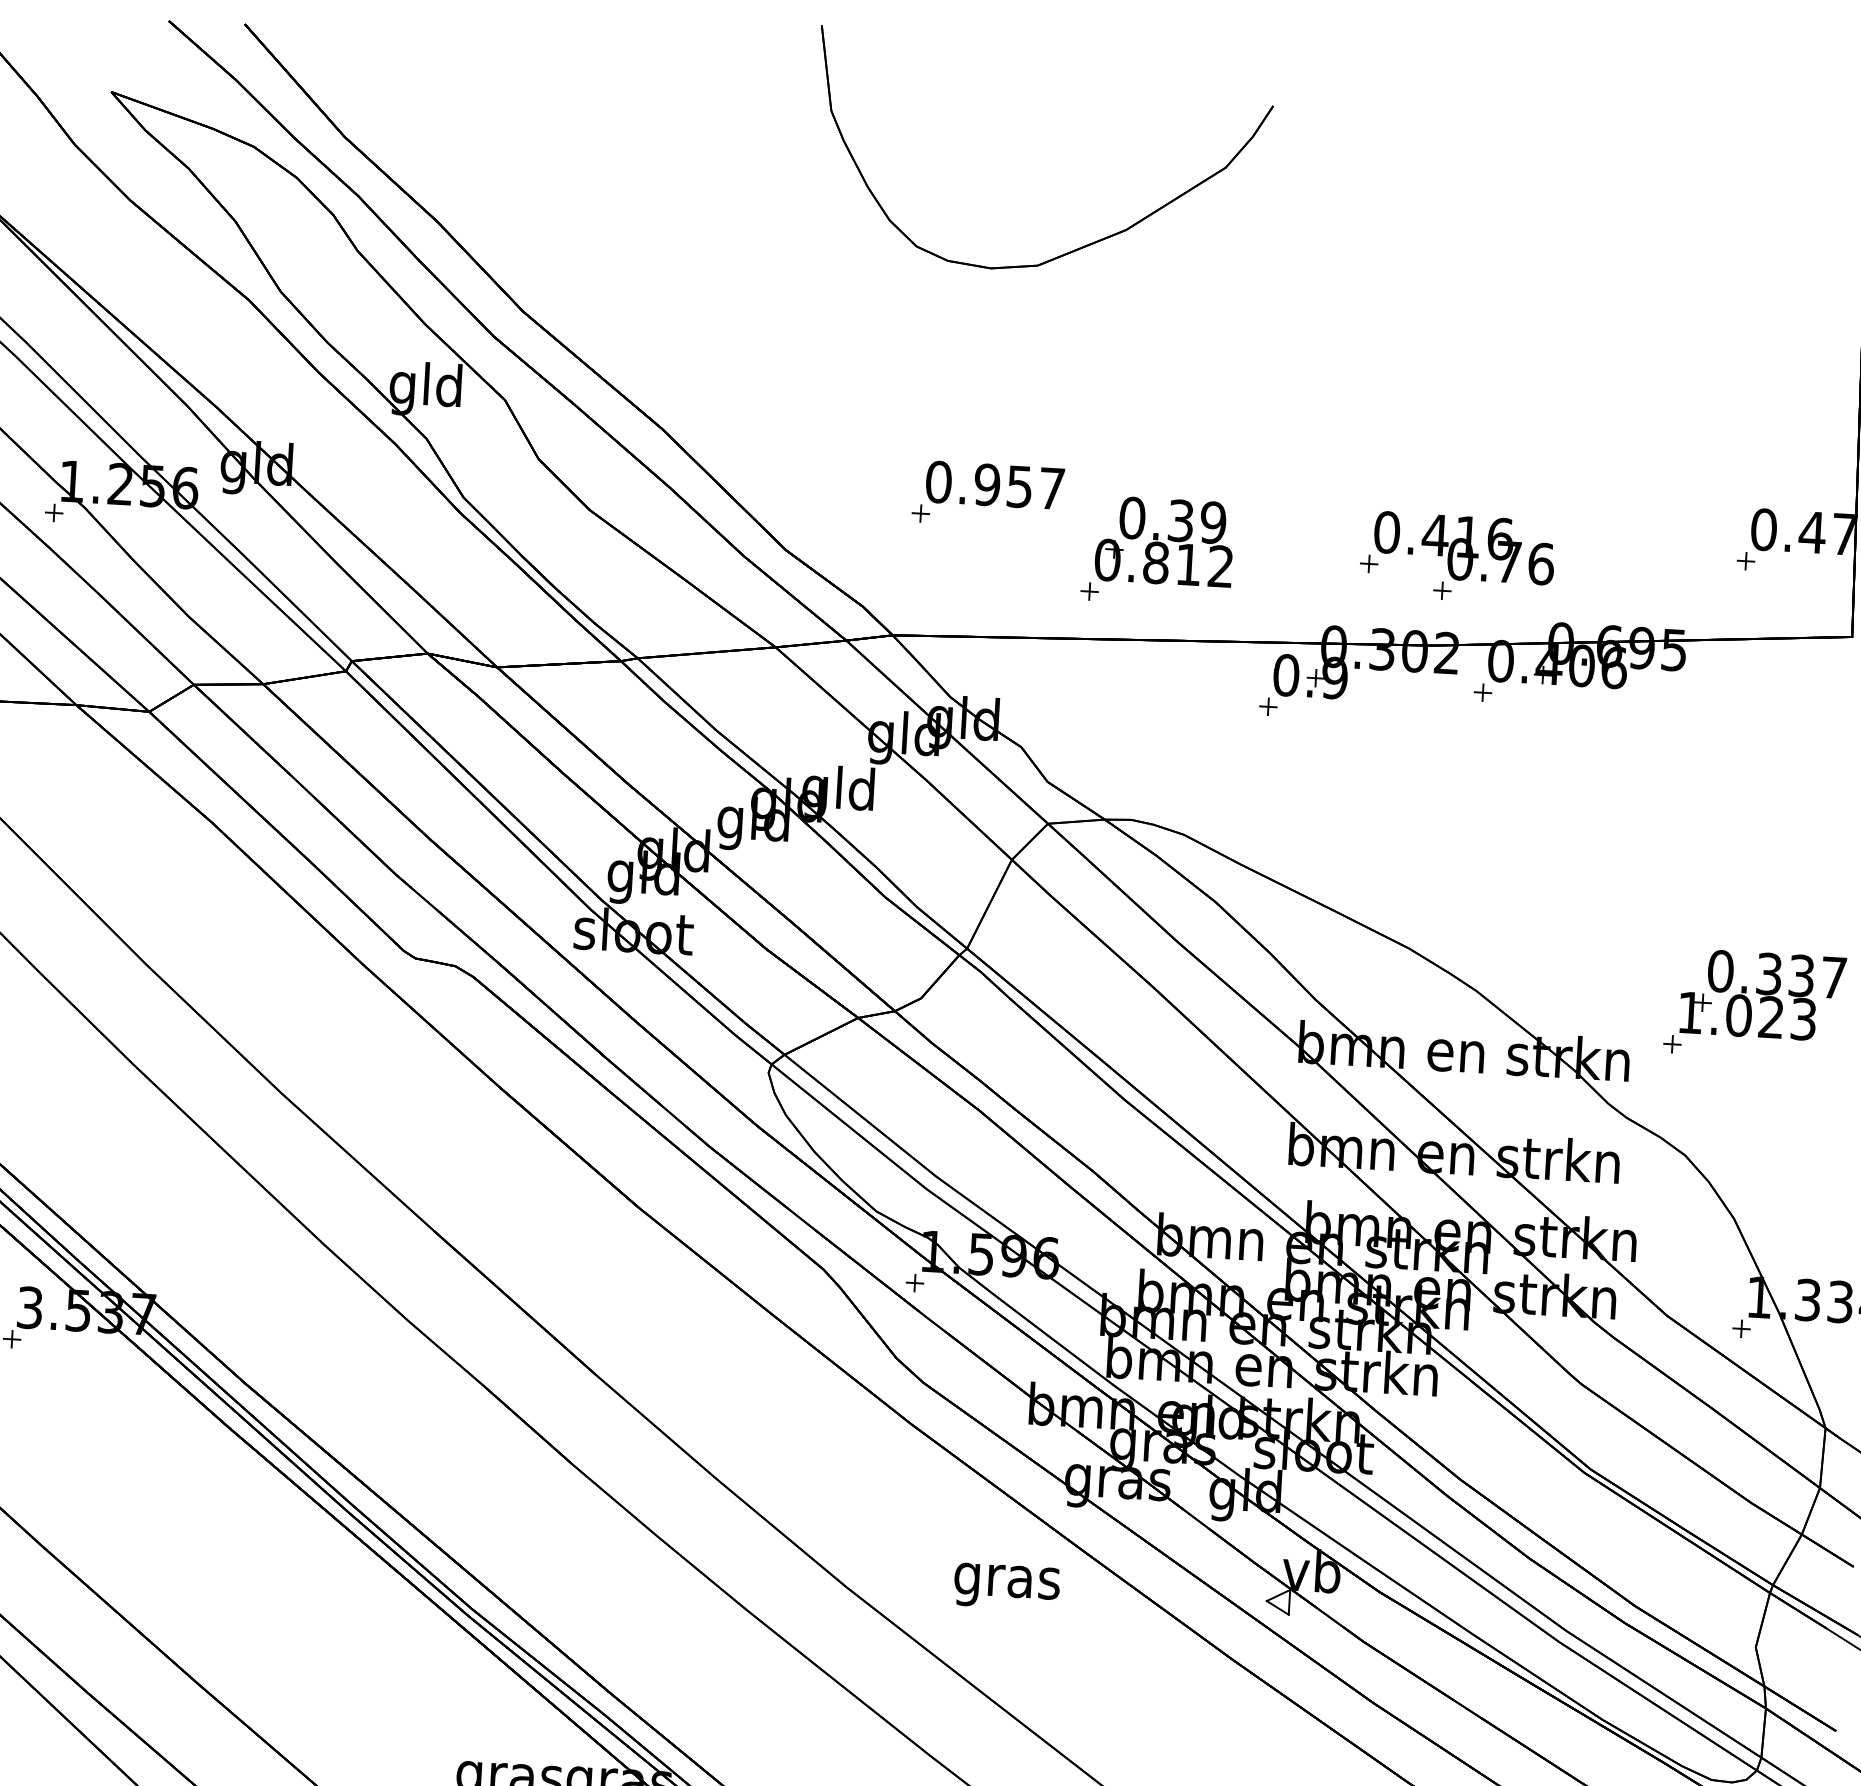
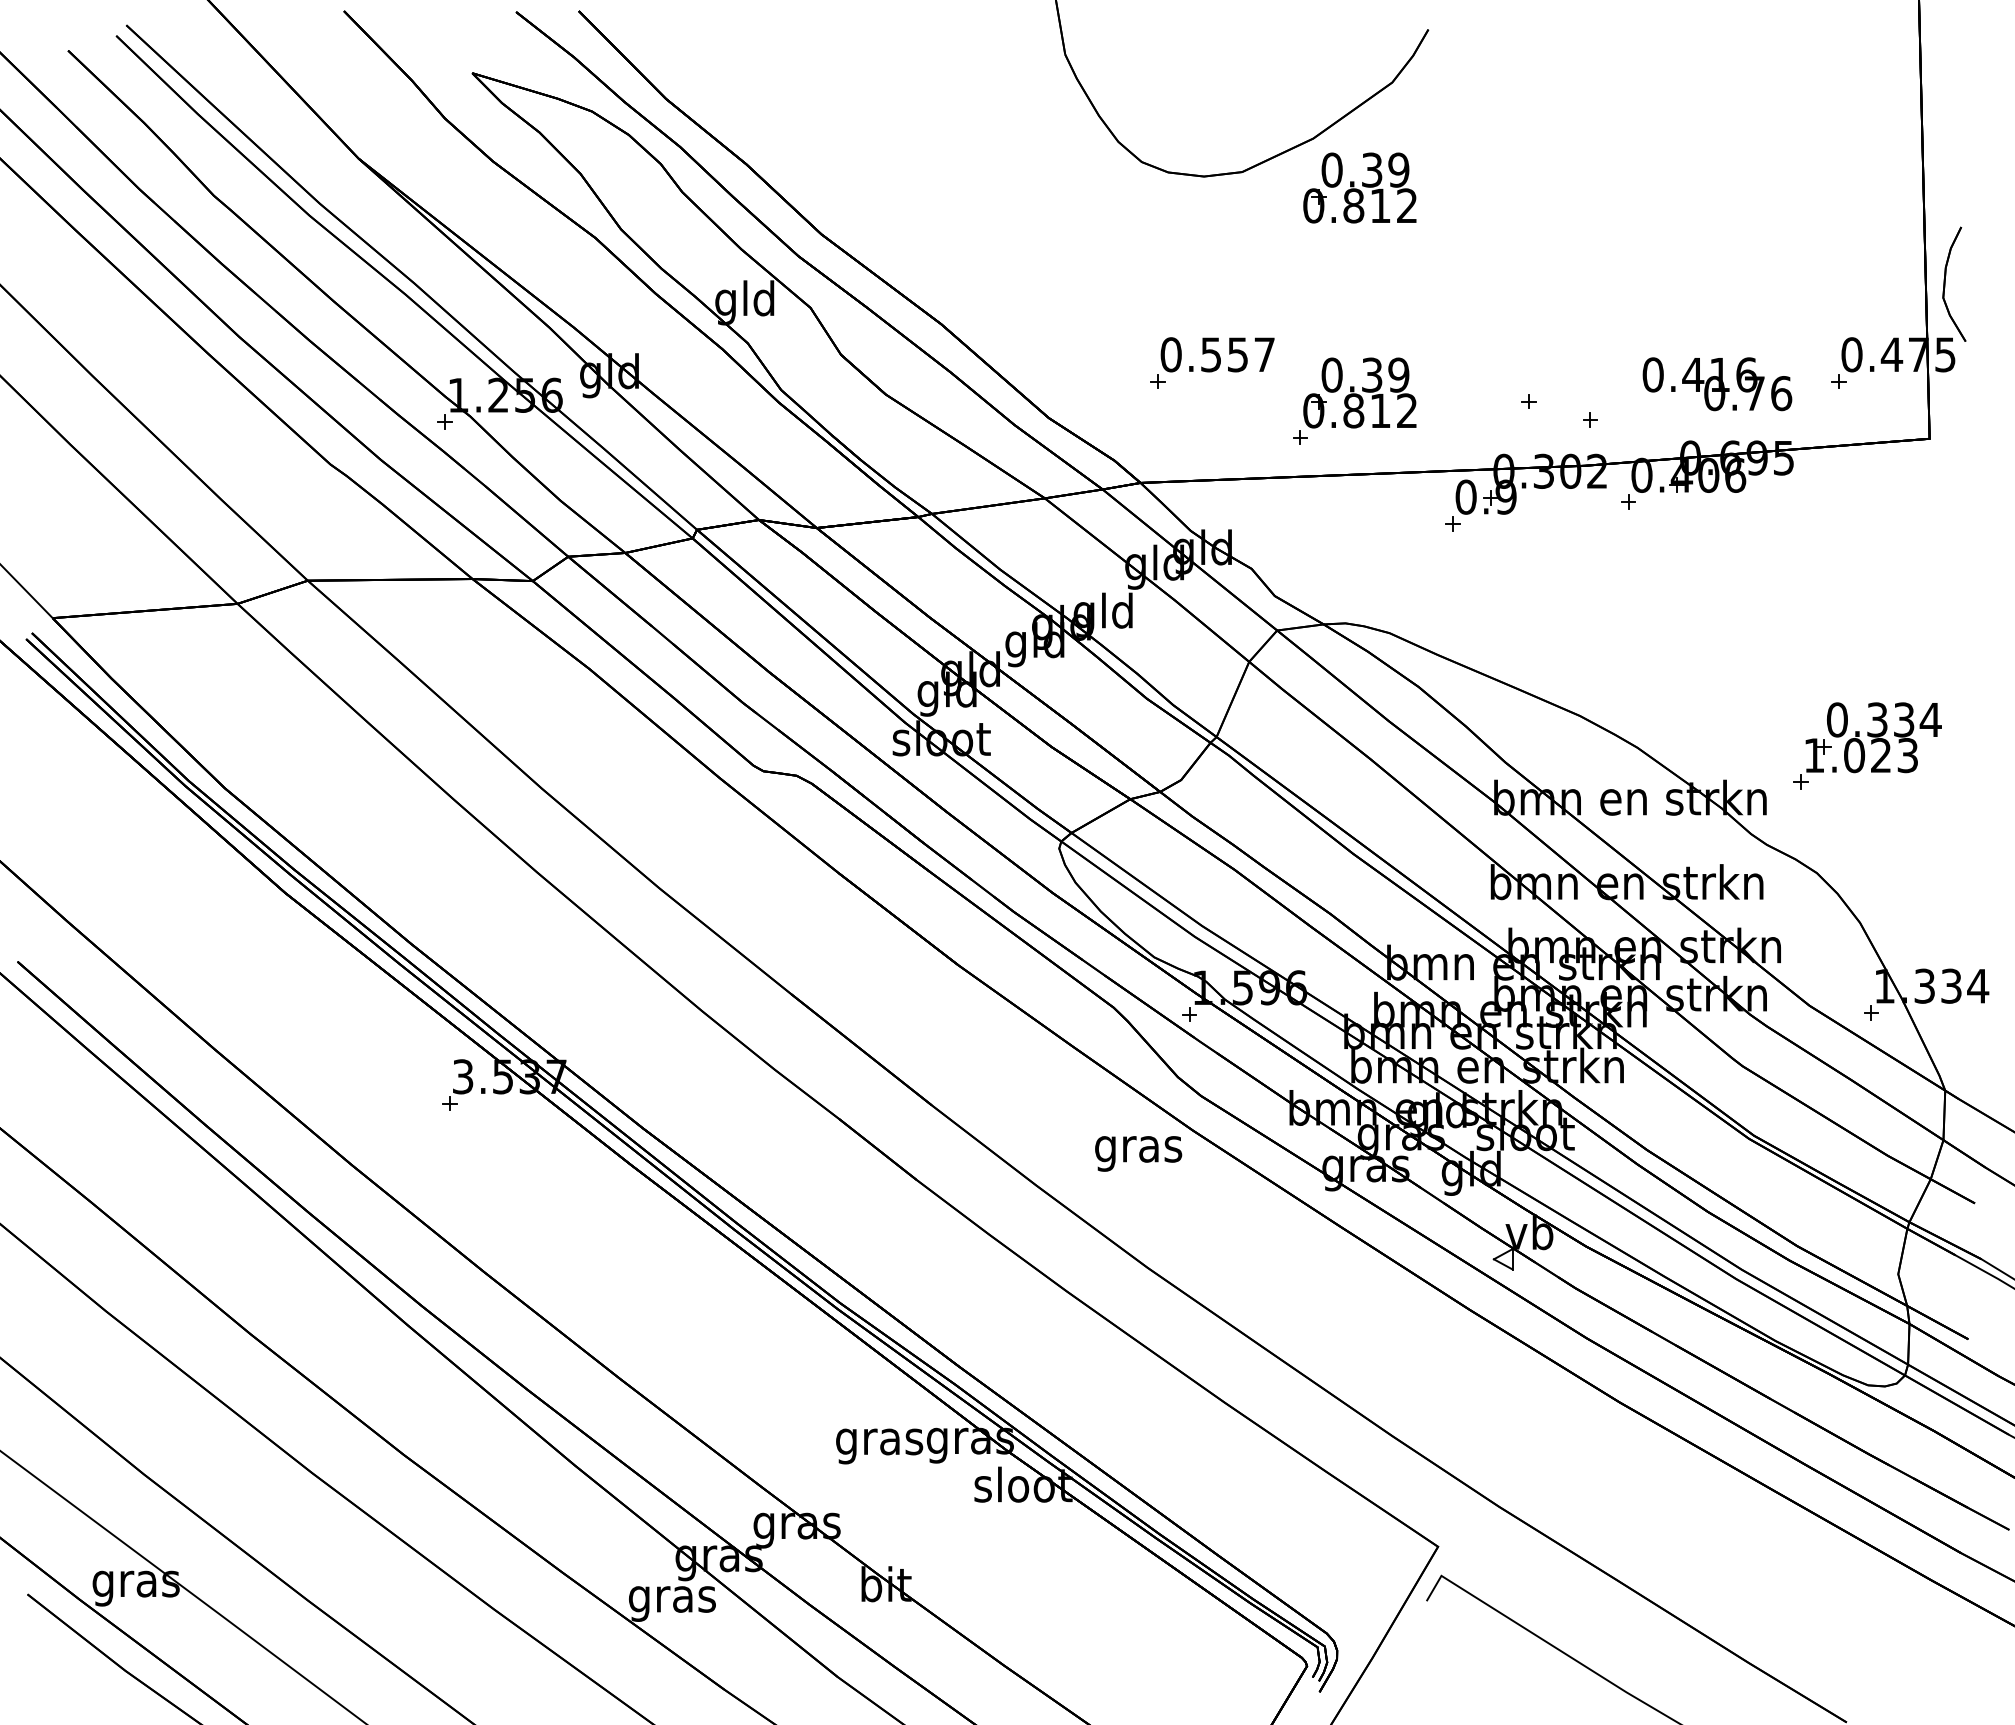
part: (1178, 292) -> (1359, 187), added
text: (986, 484) -> (1210, 354), 0.957 -> 0.557
text: (1464, 548) -> (1717, 384), moved
text: (1833, 977) -> (1930, 719), 0.337 -> 0.334
text: (1006, 1586) -> (1138, 1153), moved

